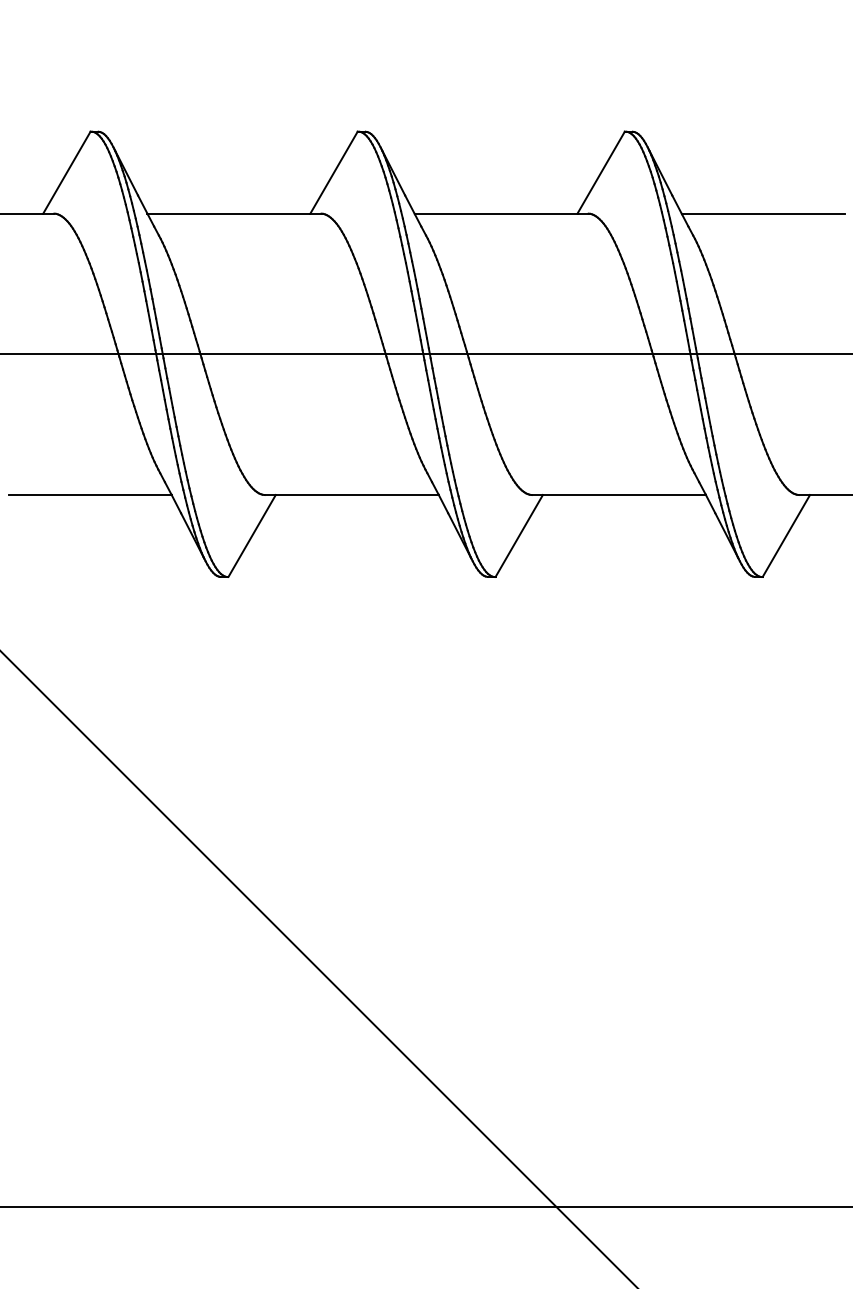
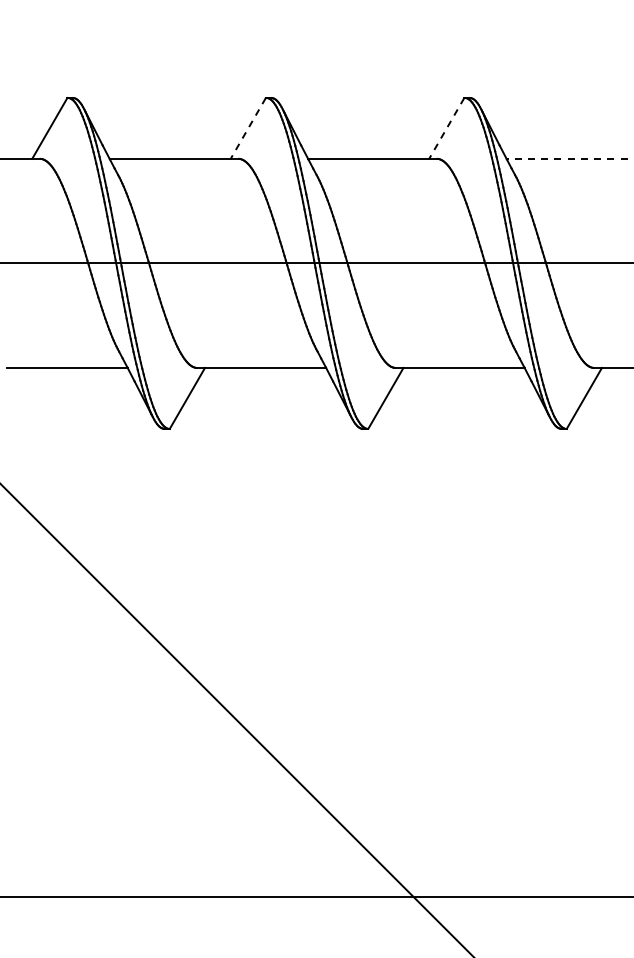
line: (334, 172) -> (248, 128), solid -> dashed
line: (600, 172) -> (446, 128), solid -> dashed
line: (763, 213) -> (567, 158), solid -> dashed

